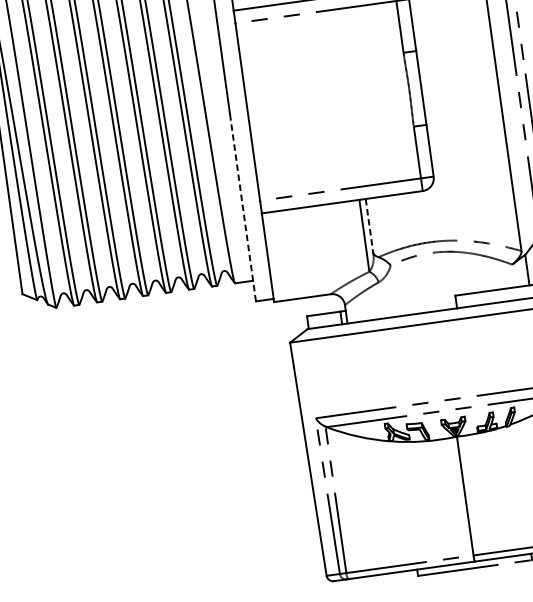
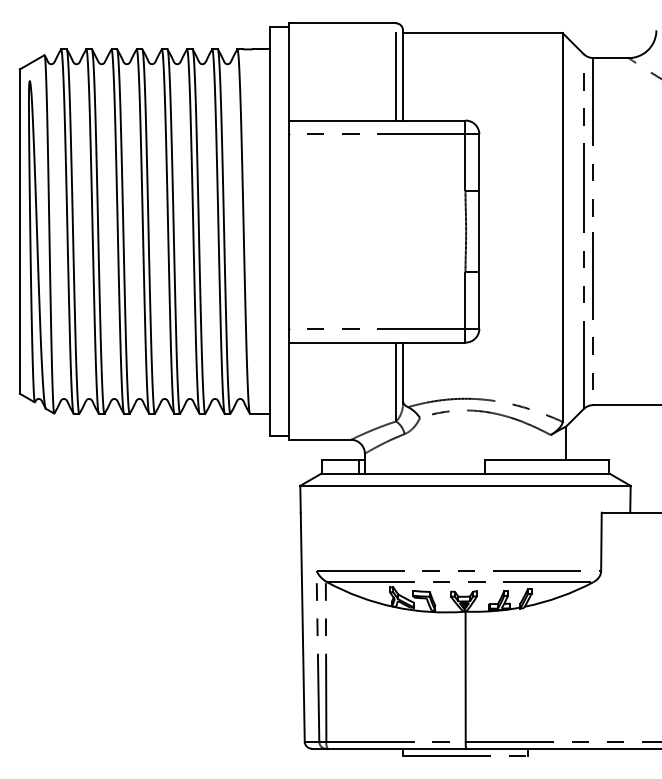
line: (242, 207) -> (269, 333), dashed -> solid
line: (370, 227) -> (403, 373), dashed -> solid

